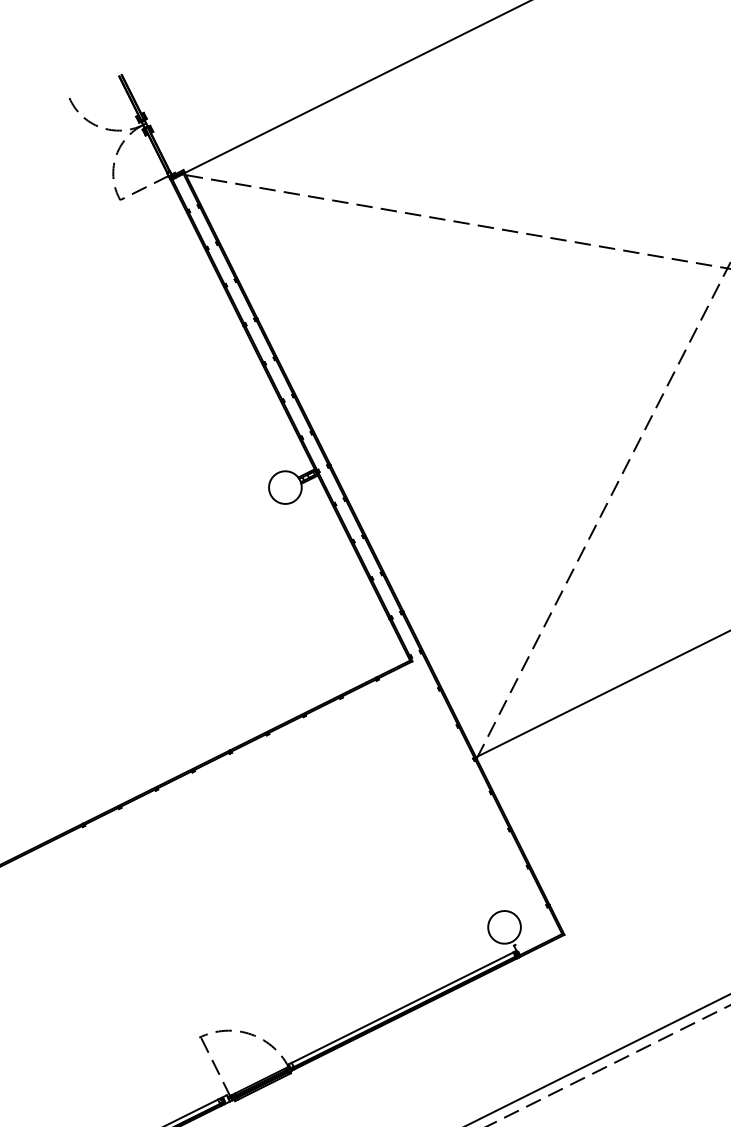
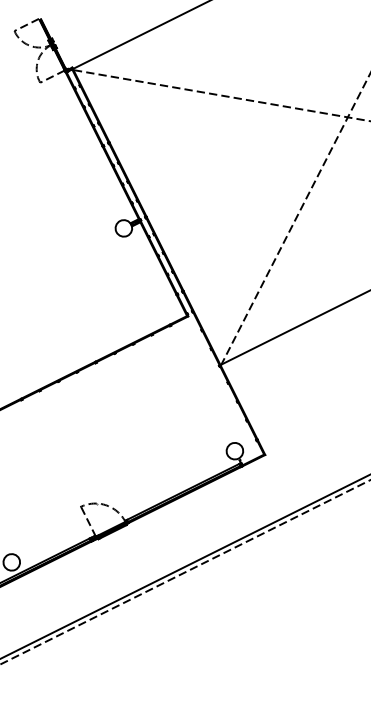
line: (93, 85) -> (26, 24), added

